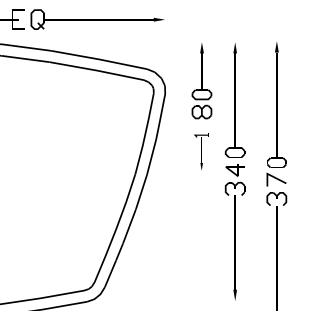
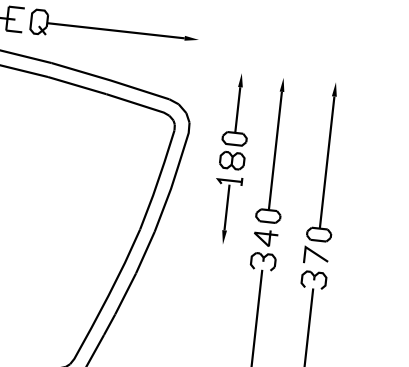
part: (200, 151) -> (224, 209), size x1.43

